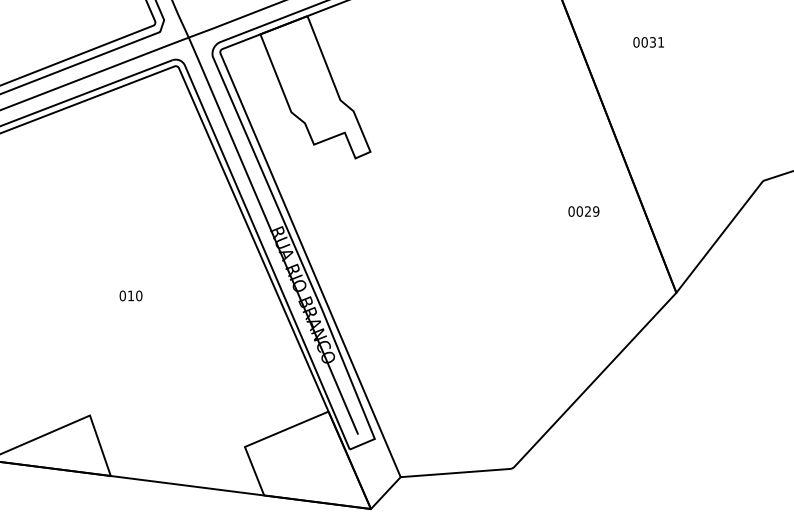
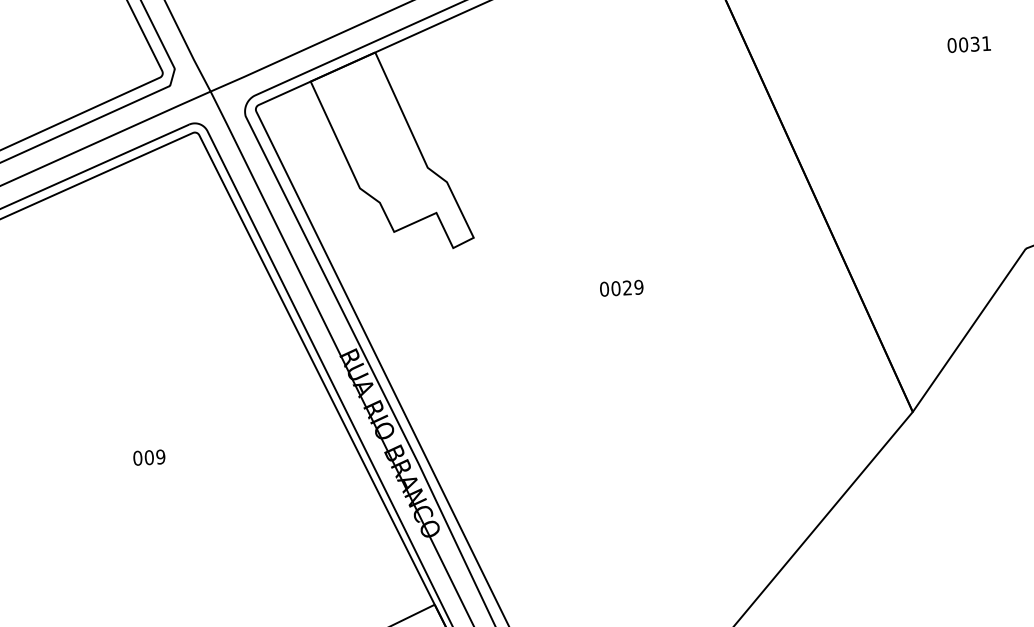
text: (648, 42) -> (968, 44), moved
text: (583, 211) -> (621, 288), moved
text: (134, 295) -> (154, 456), 010 -> 009

